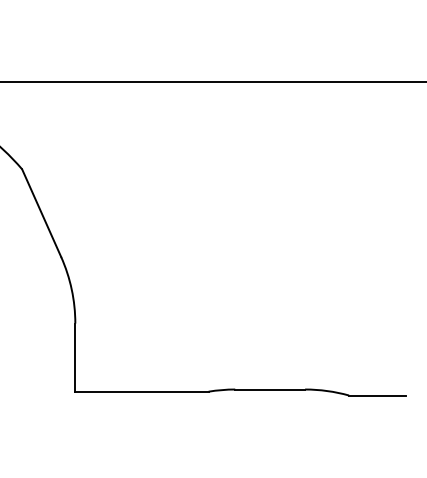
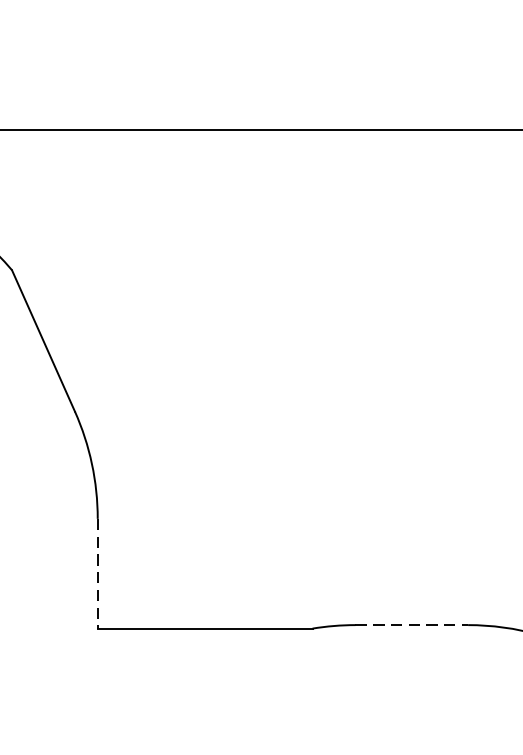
line: (75, 358) -> (98, 575), solid -> dashed
line: (270, 389) -> (412, 625), solid -> dashed

